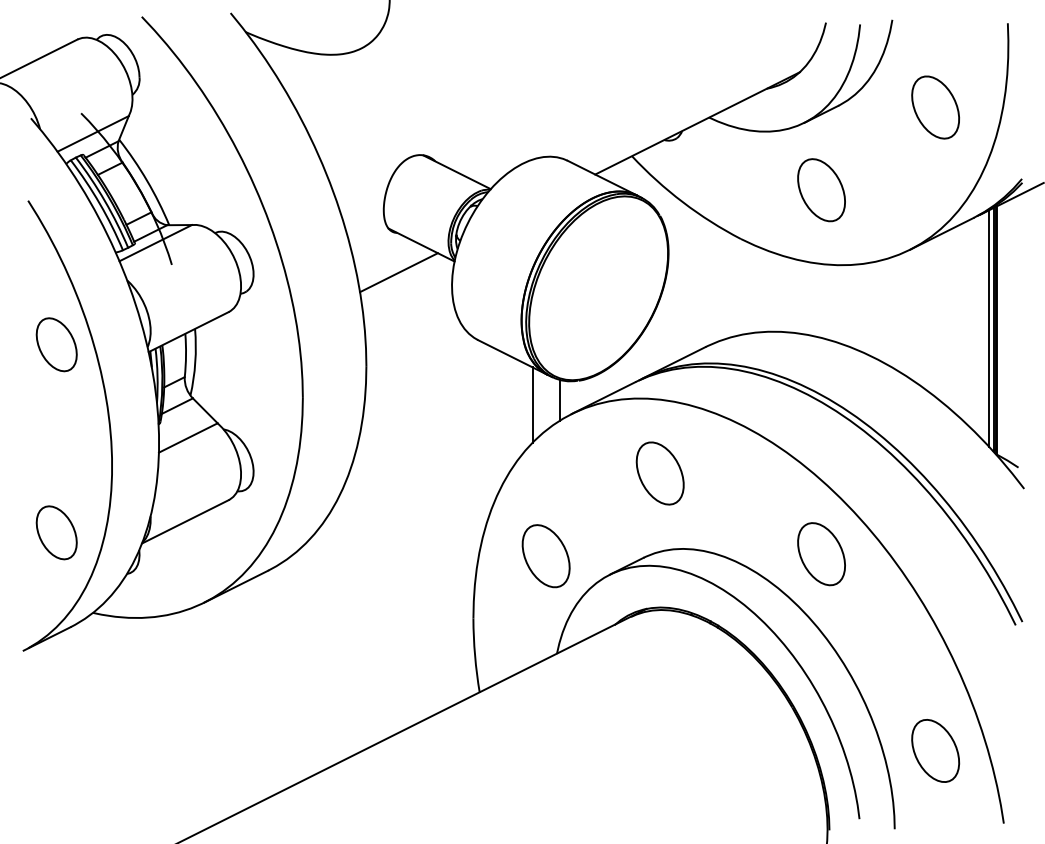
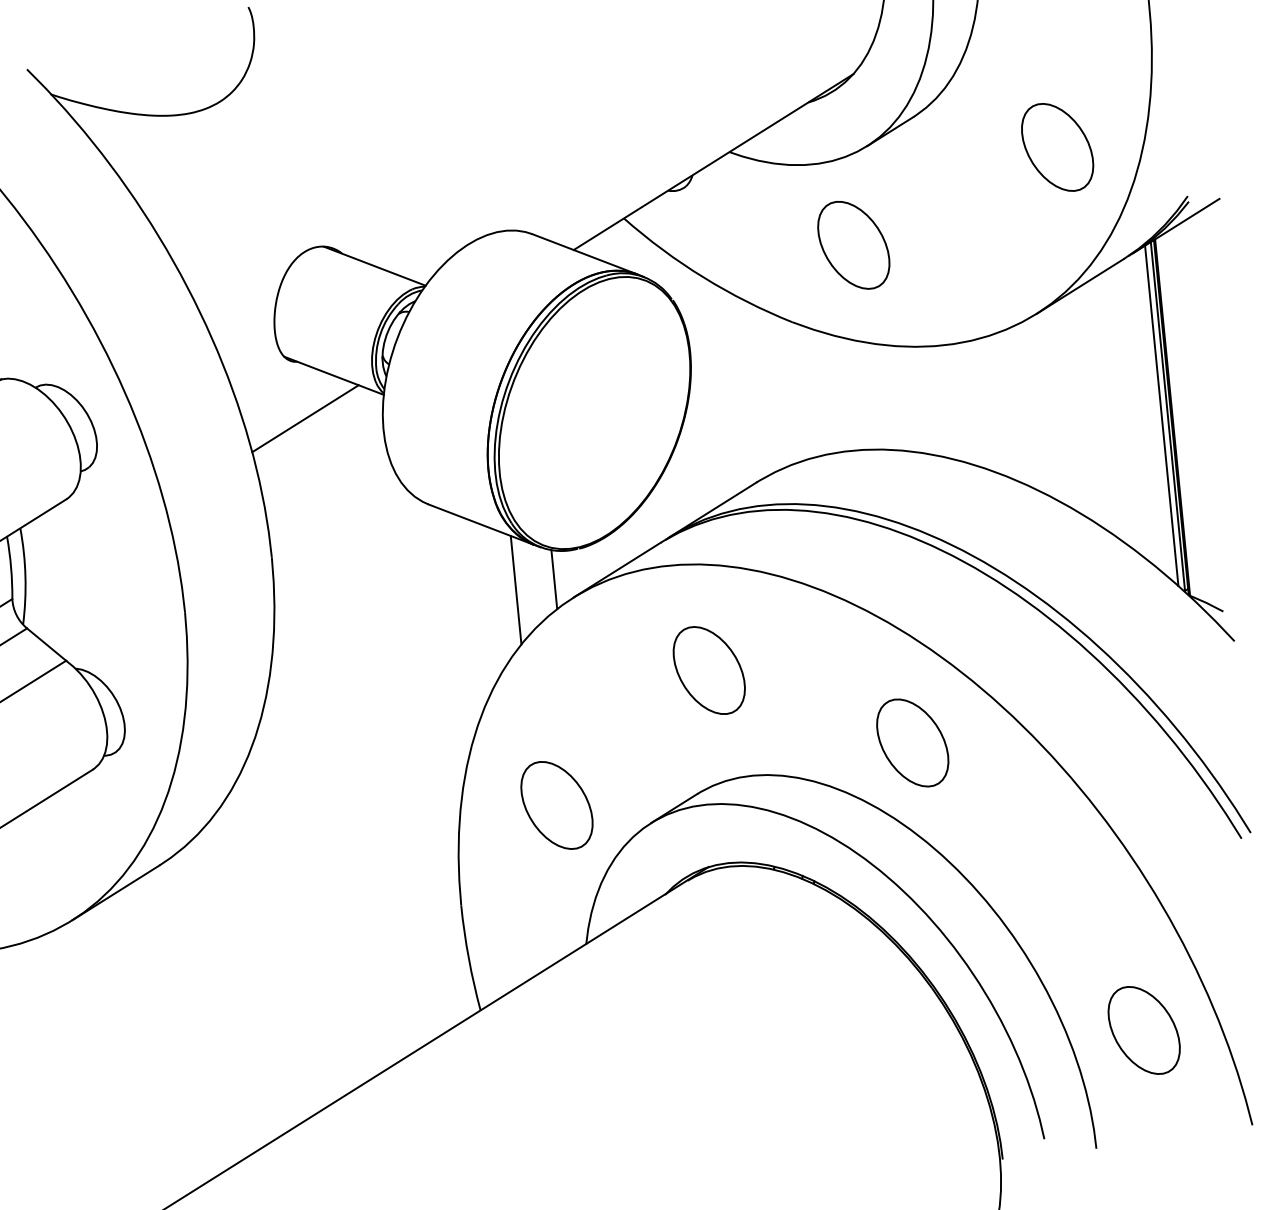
part: (935, 107) -> (1057, 147), moved
part: (821, 190) -> (853, 245), moved
part: (821, 554) -> (912, 743), moved

